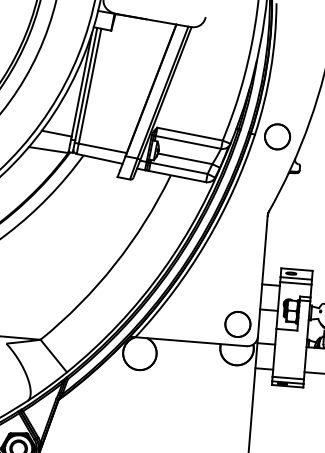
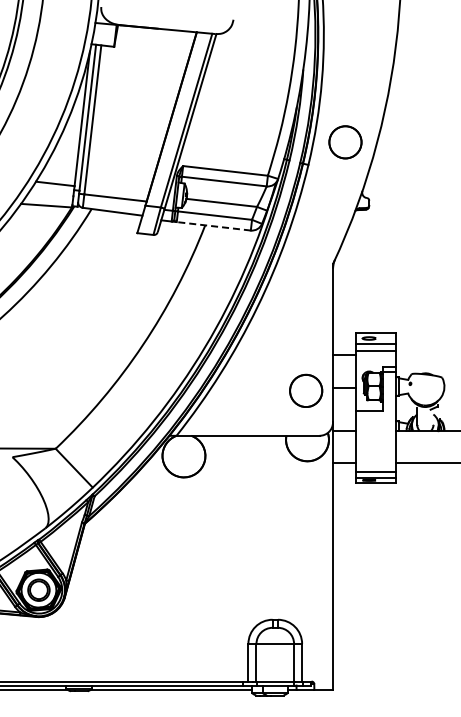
circle: (277, 136) -> (345, 142), moved
line: (177, 176) -> (213, 226), solid -> dashed
circle: (238, 324) -> (306, 390), moved

